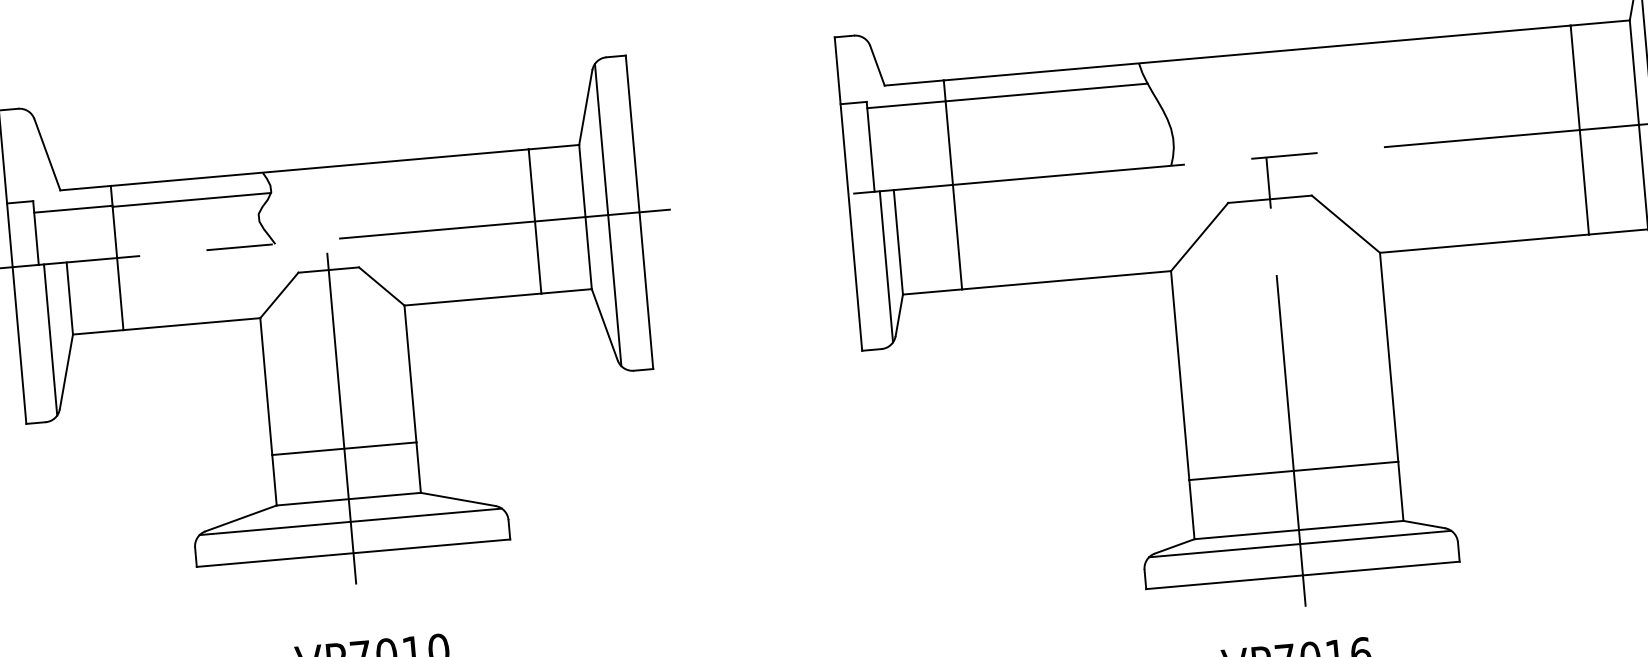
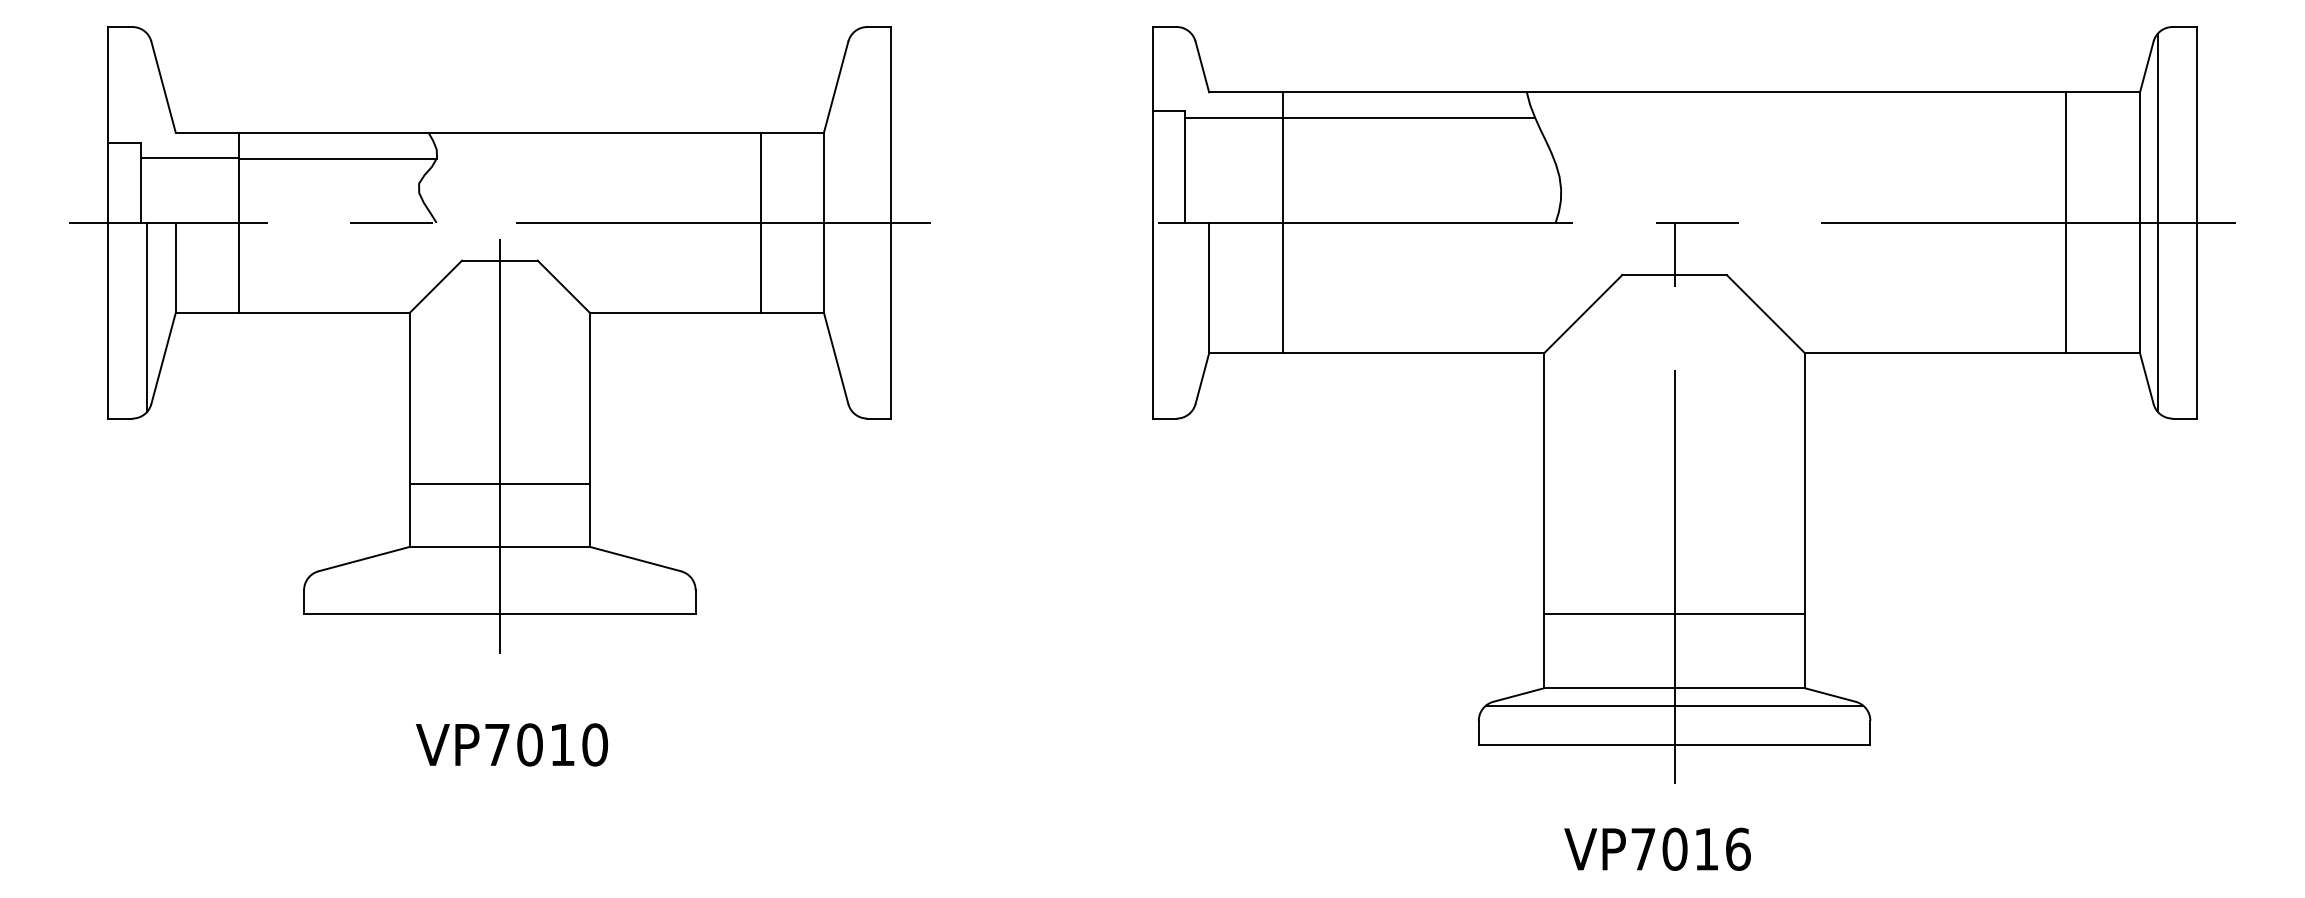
line: (608, 214) -> (852, 222), removed
line: (886, 266) -> (1191, 316), removed
line: (350, 522) -> (499, 575), removed

